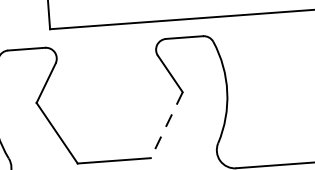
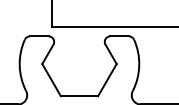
line: (167, 125) -> (107, 80), dashed -> solid

